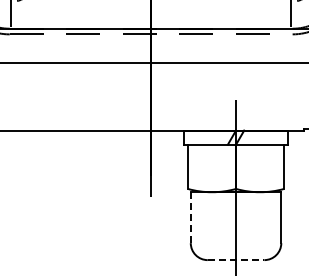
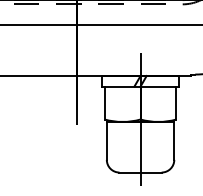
line: (190, 218) -> (106, 141), dashed -> solid
line: (236, 260) -> (140, 172), dashed -> solid

